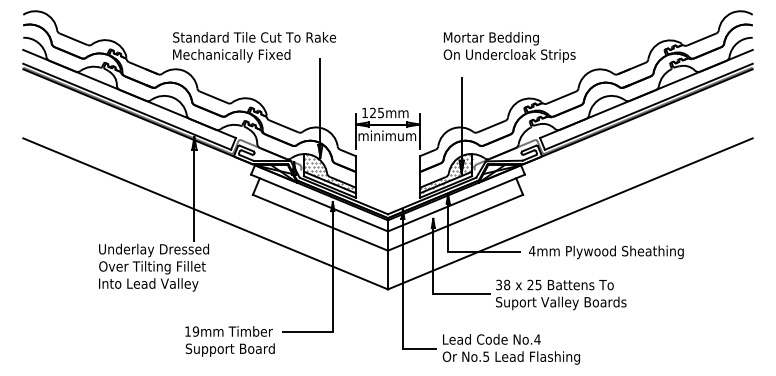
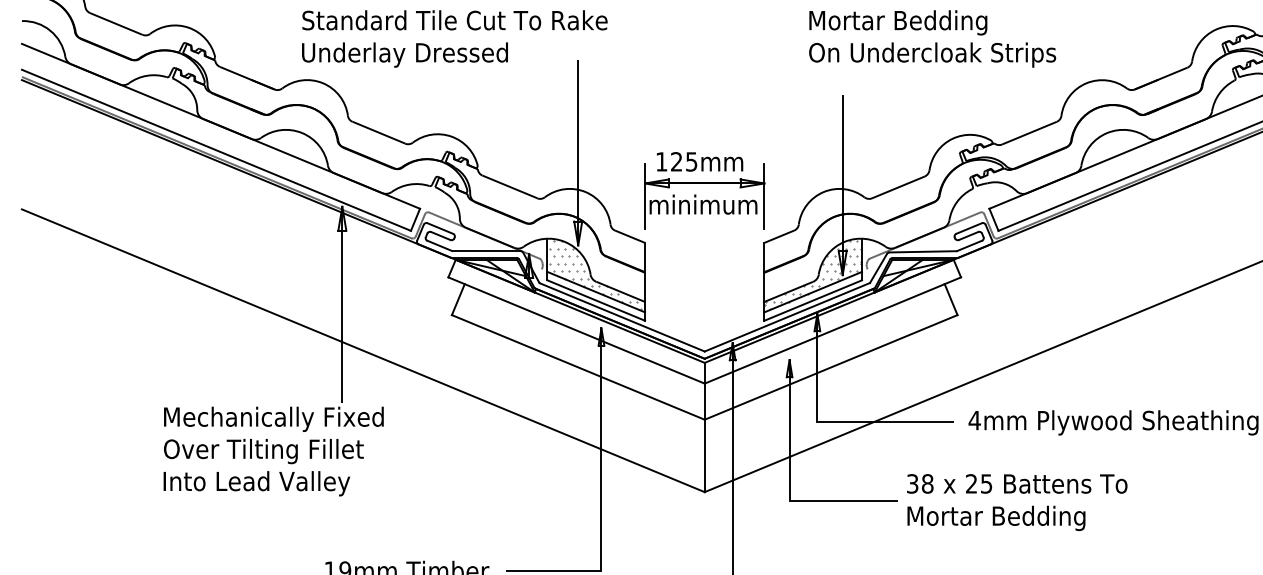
text: (231, 55) -> (411, 54), Mechanically Fixed -> Underlay Dressed
text: (157, 250) -> (273, 419), Underlay Dressed -> Mechanically Fixed
text: (561, 303) -> (1029, 518), Suport Valley Boards -> Mortar Bedding

